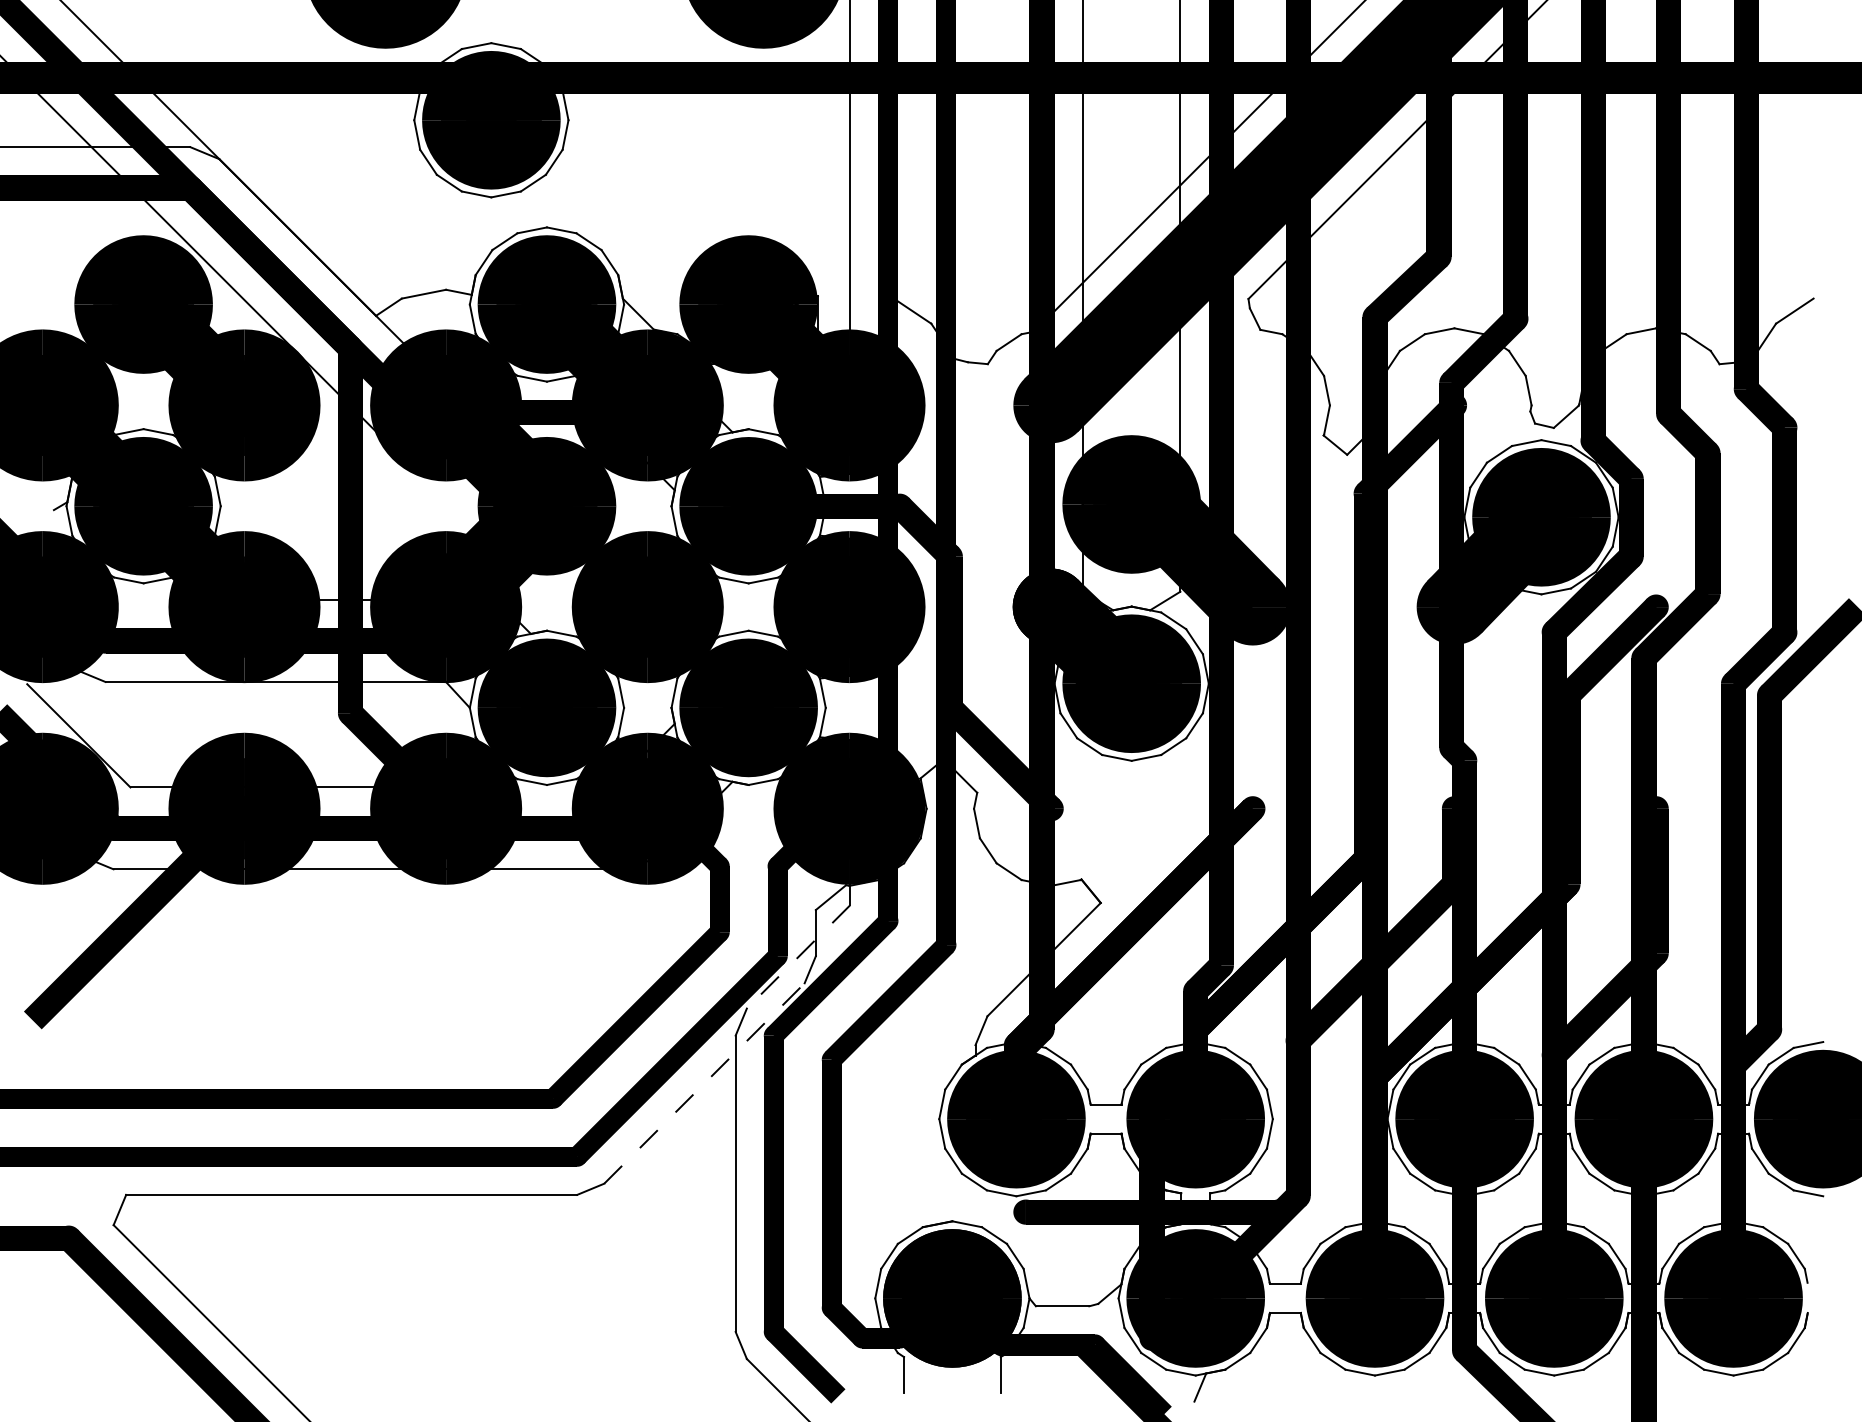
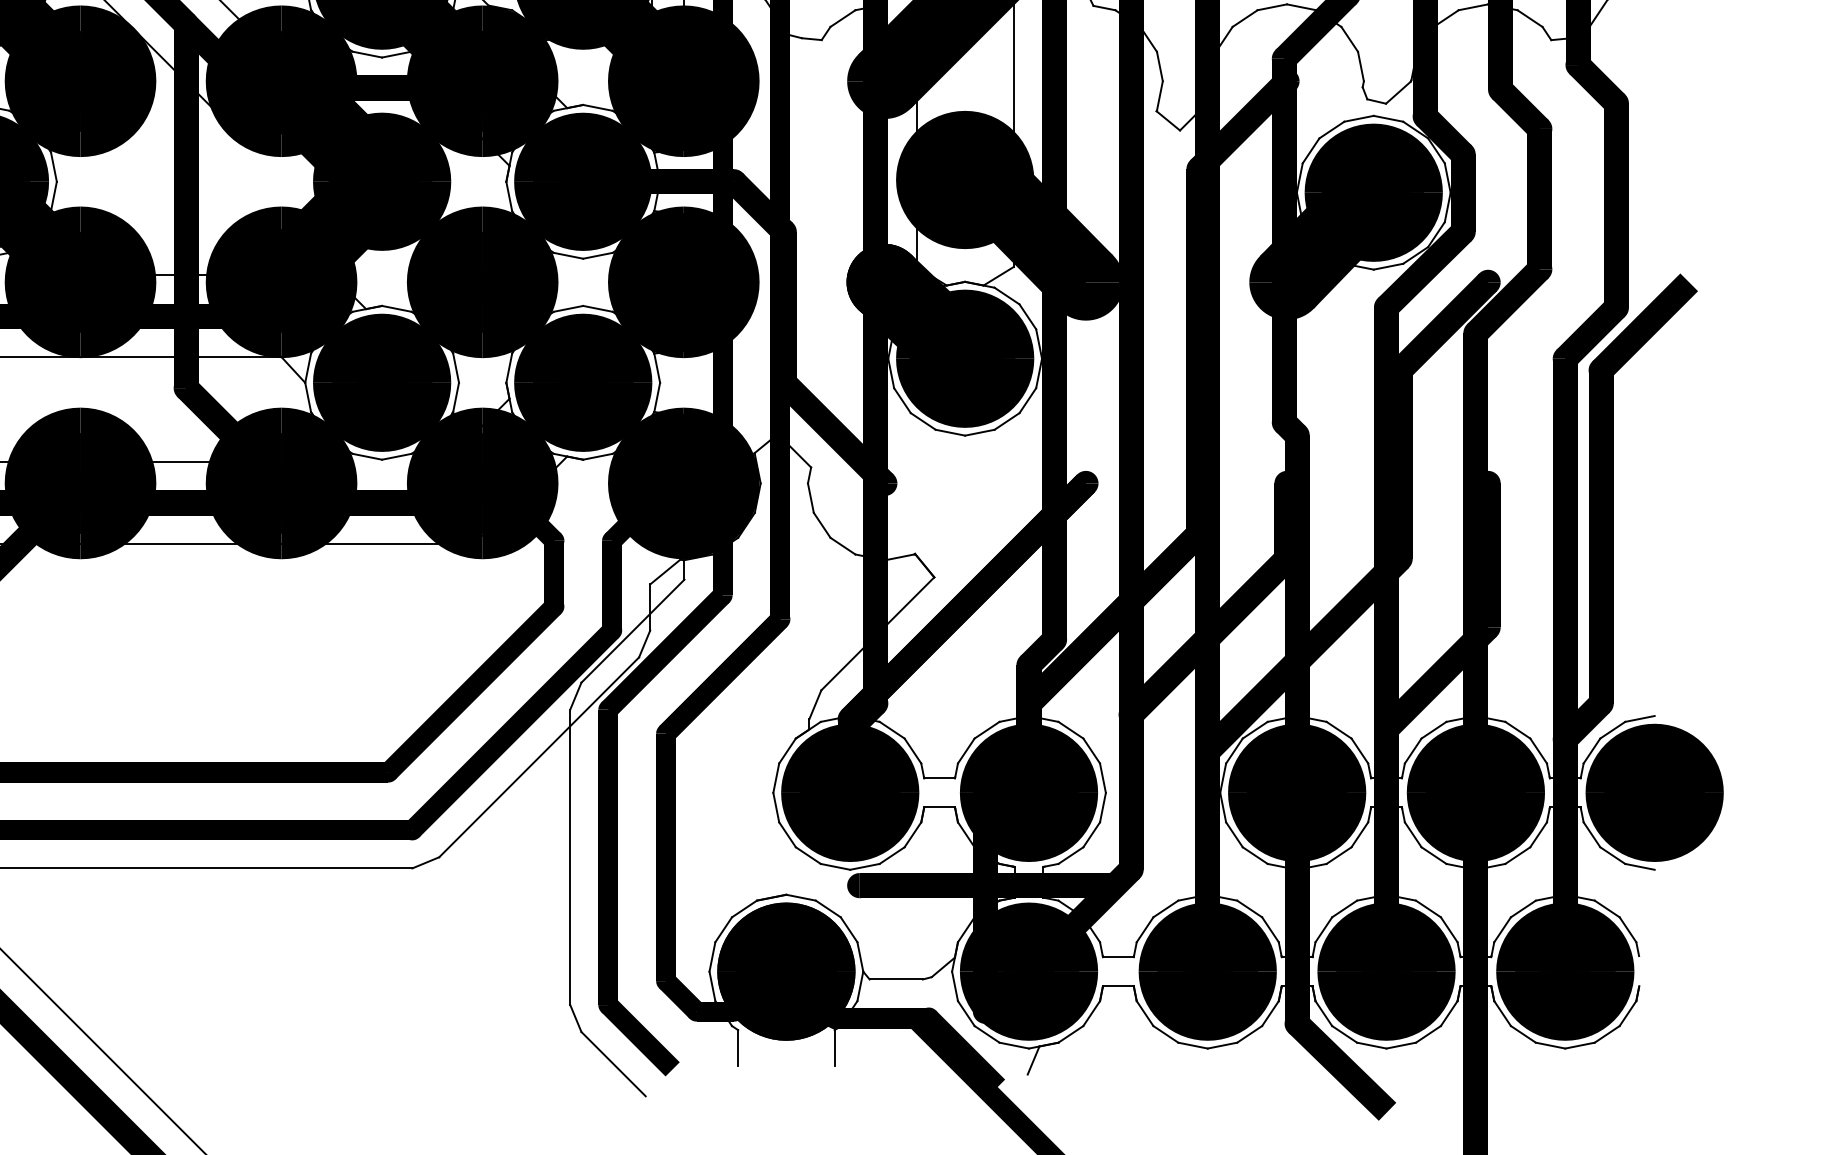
line: (798, 957) -> (632, 631), dashed -> solid
line: (704, 1083) -> (539, 757), dashed -> solid

